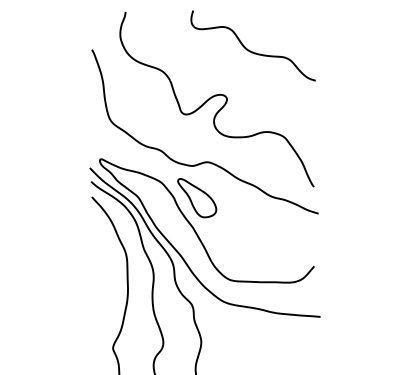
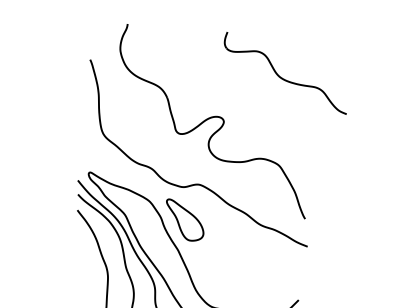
part: (252, 45) -> (285, 72), moved

